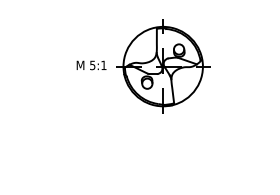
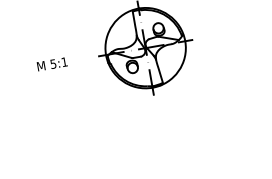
text: (91, 65) -> (52, 64), moved

